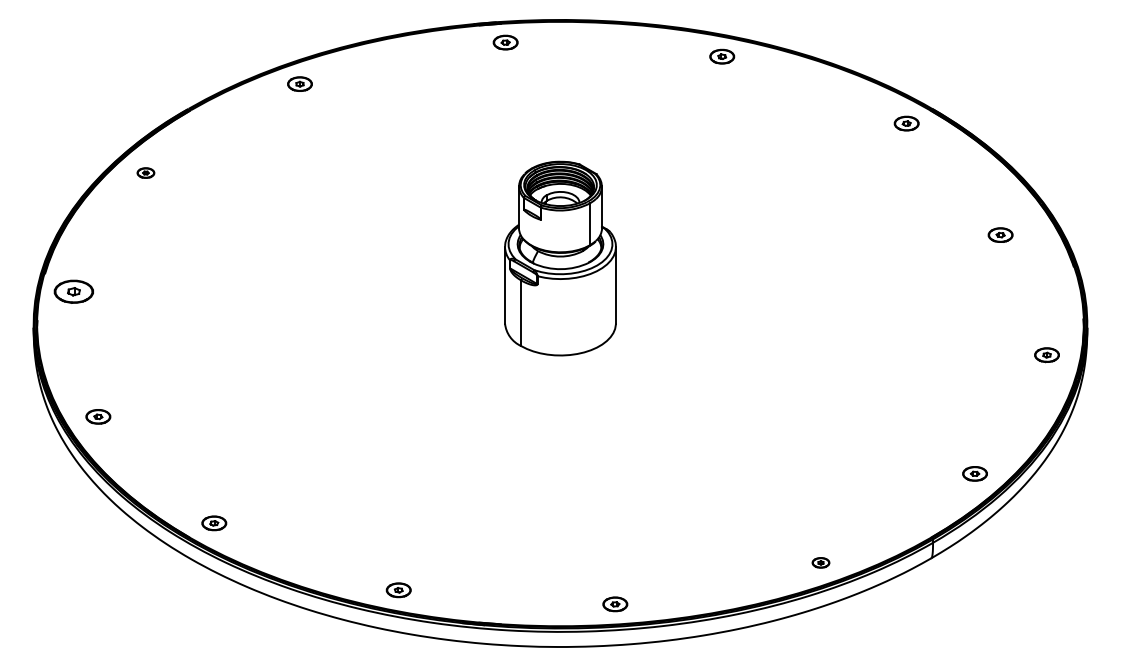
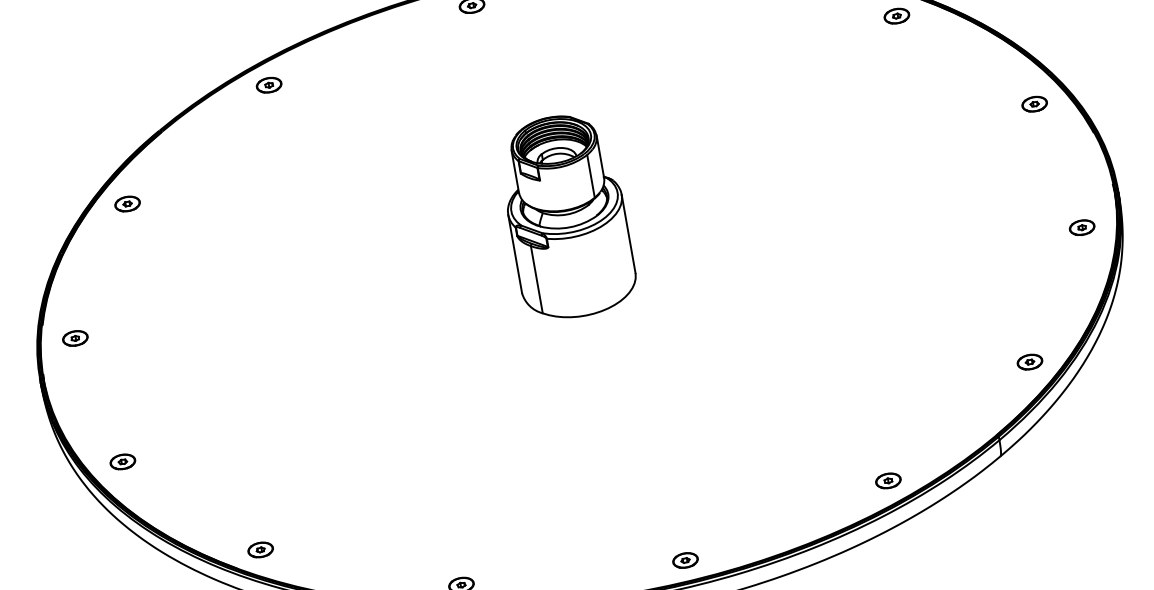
part: (145, 172) -> (127, 203), size x1.43
part: (1000, 234) -> (1034, 103), moved
part: (73, 291) -> (74, 338), size x0.62
part: (820, 562) -> (887, 480), size x1.43

